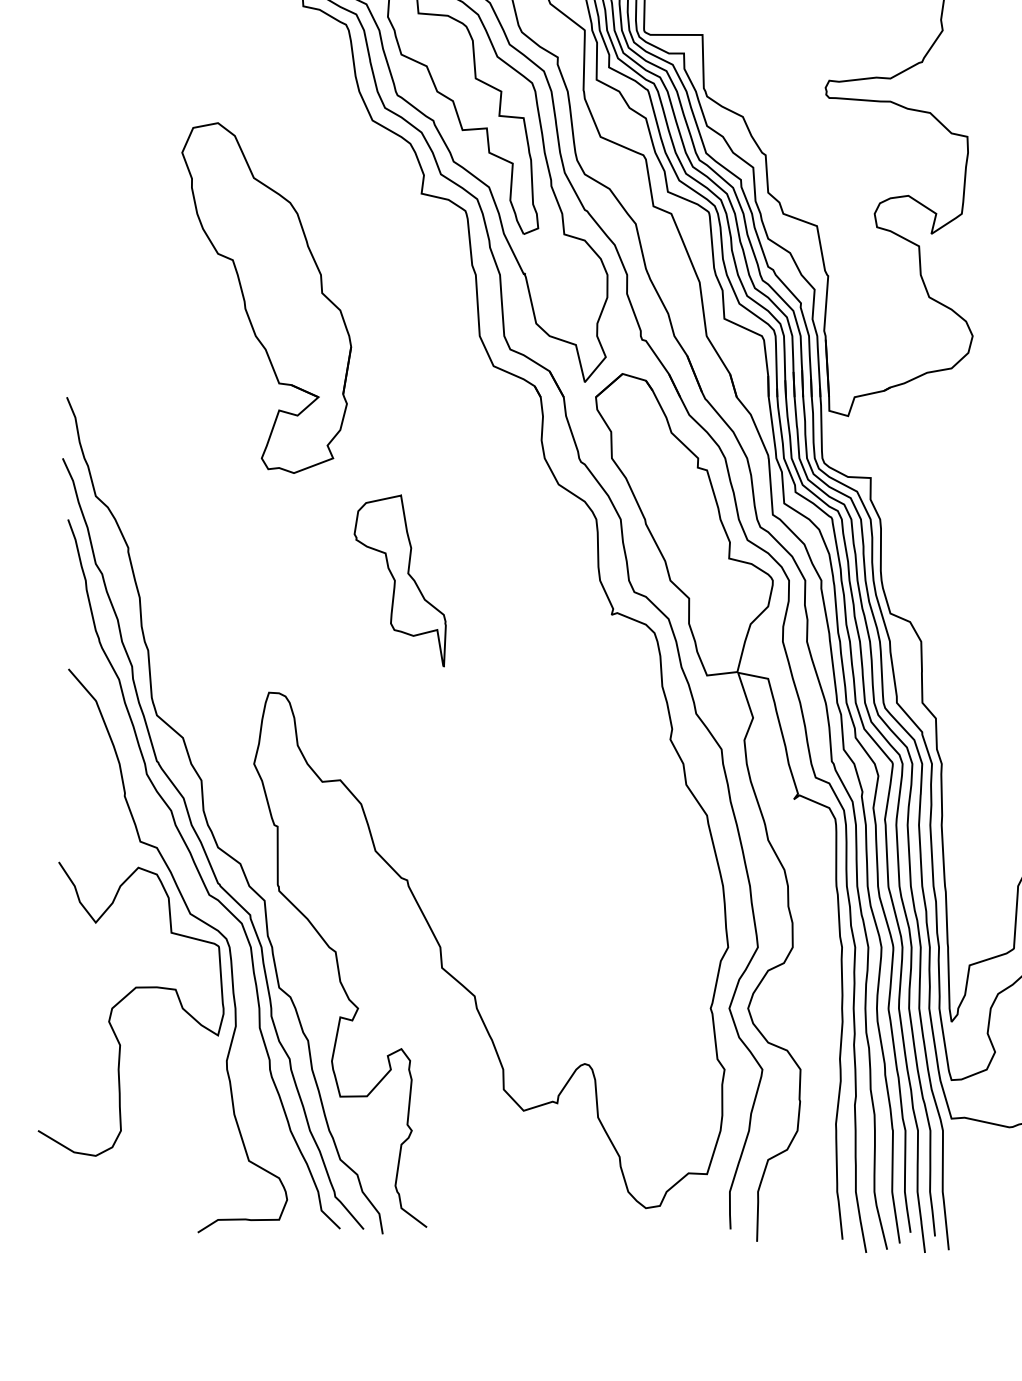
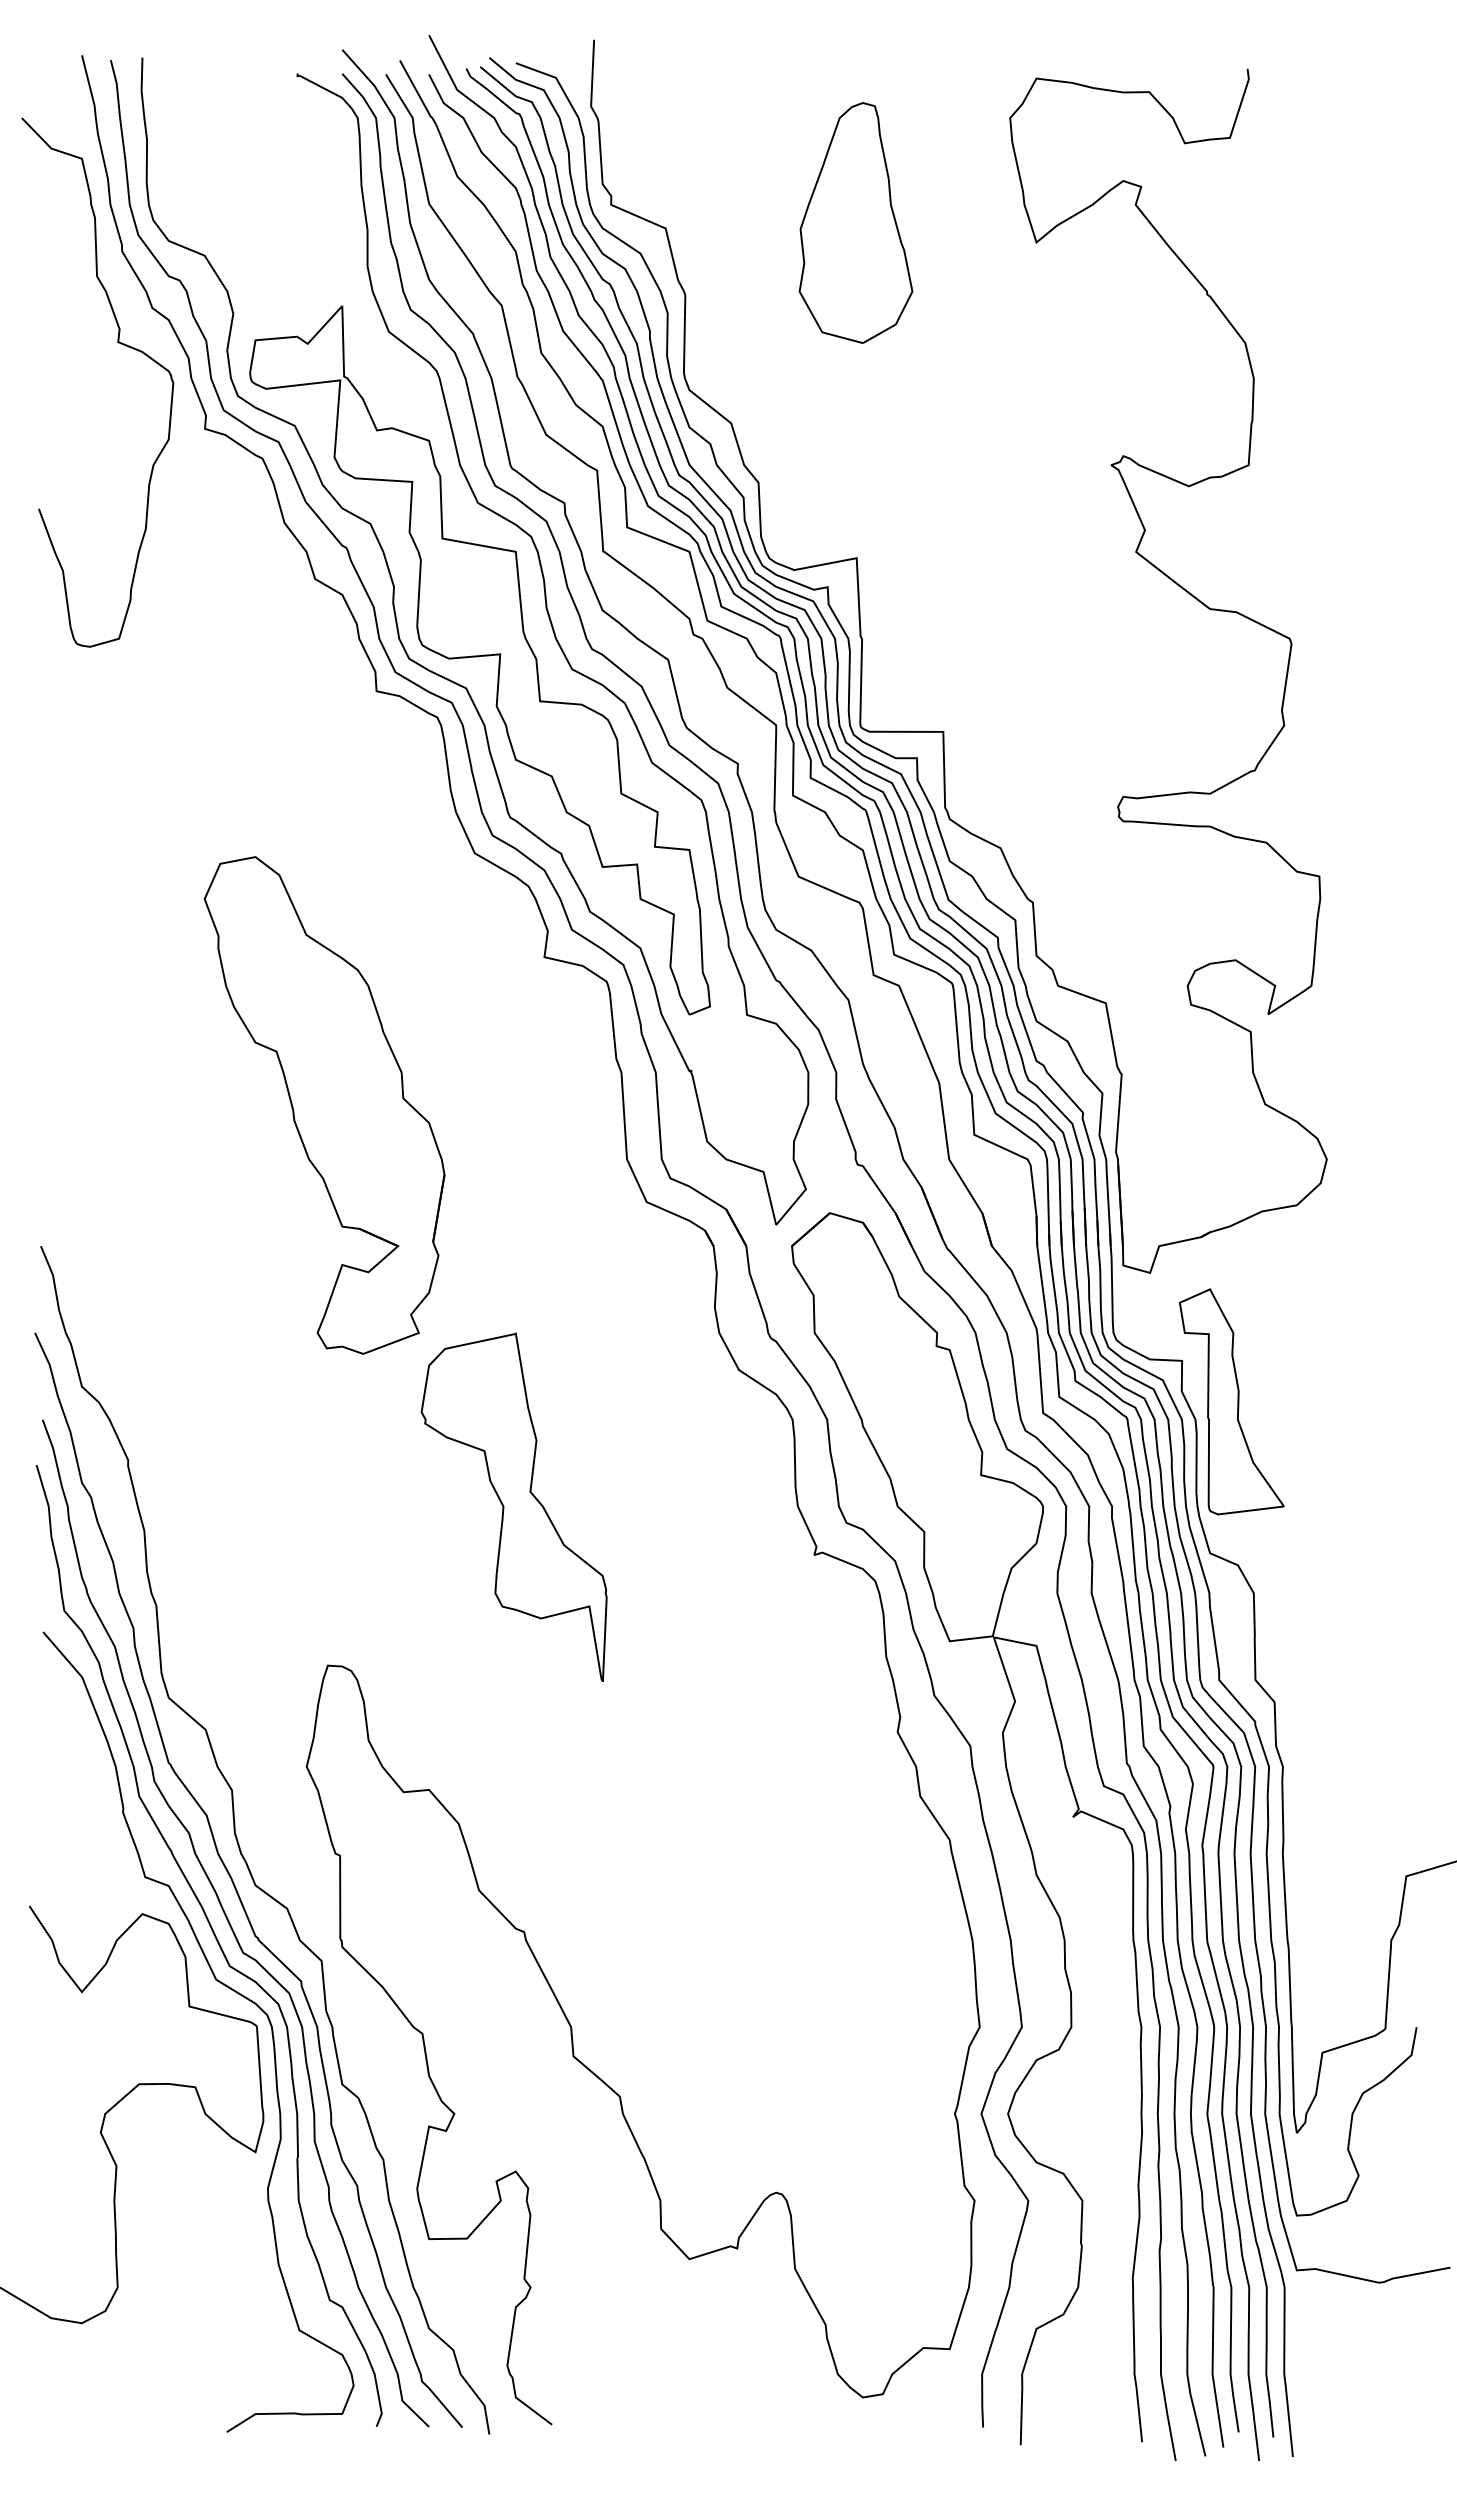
part: (905, 506) -> (1231, 1401), added
part: (399, 580) -> (513, 1506), size x1.43
curve: (190, 887) -> (216, 1941), added

